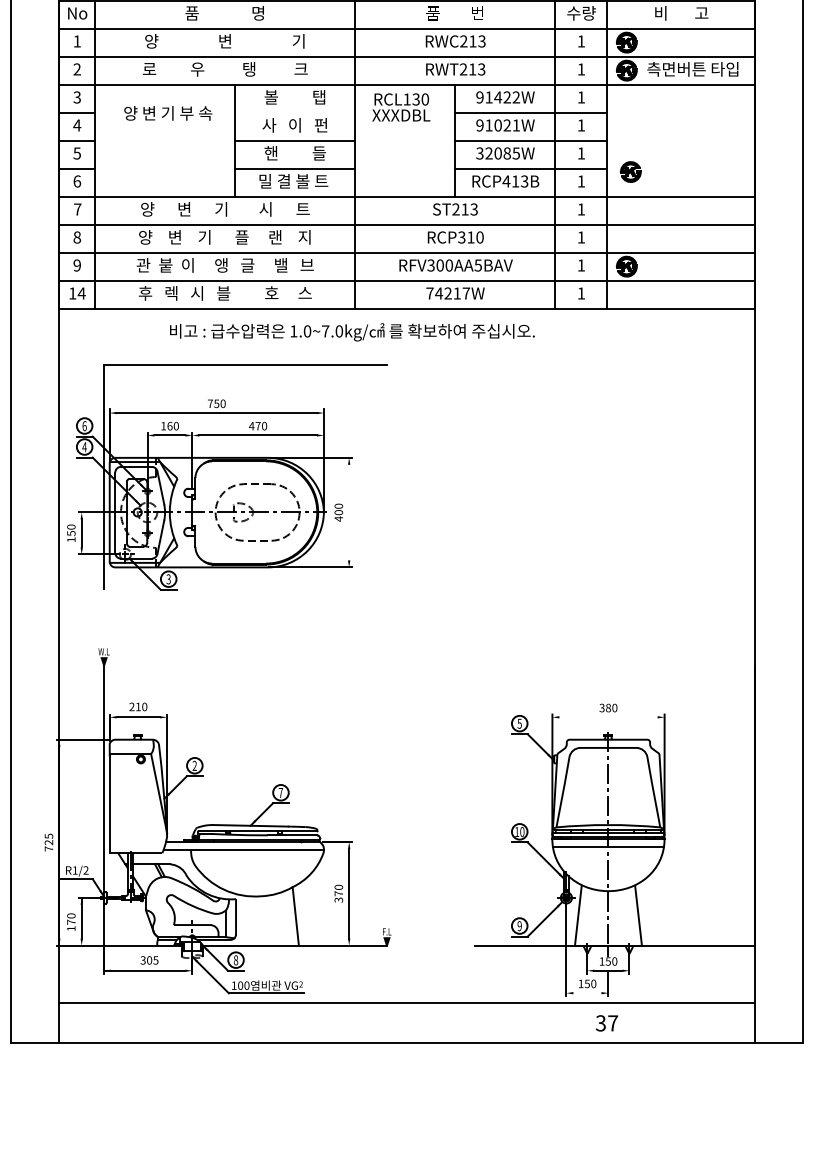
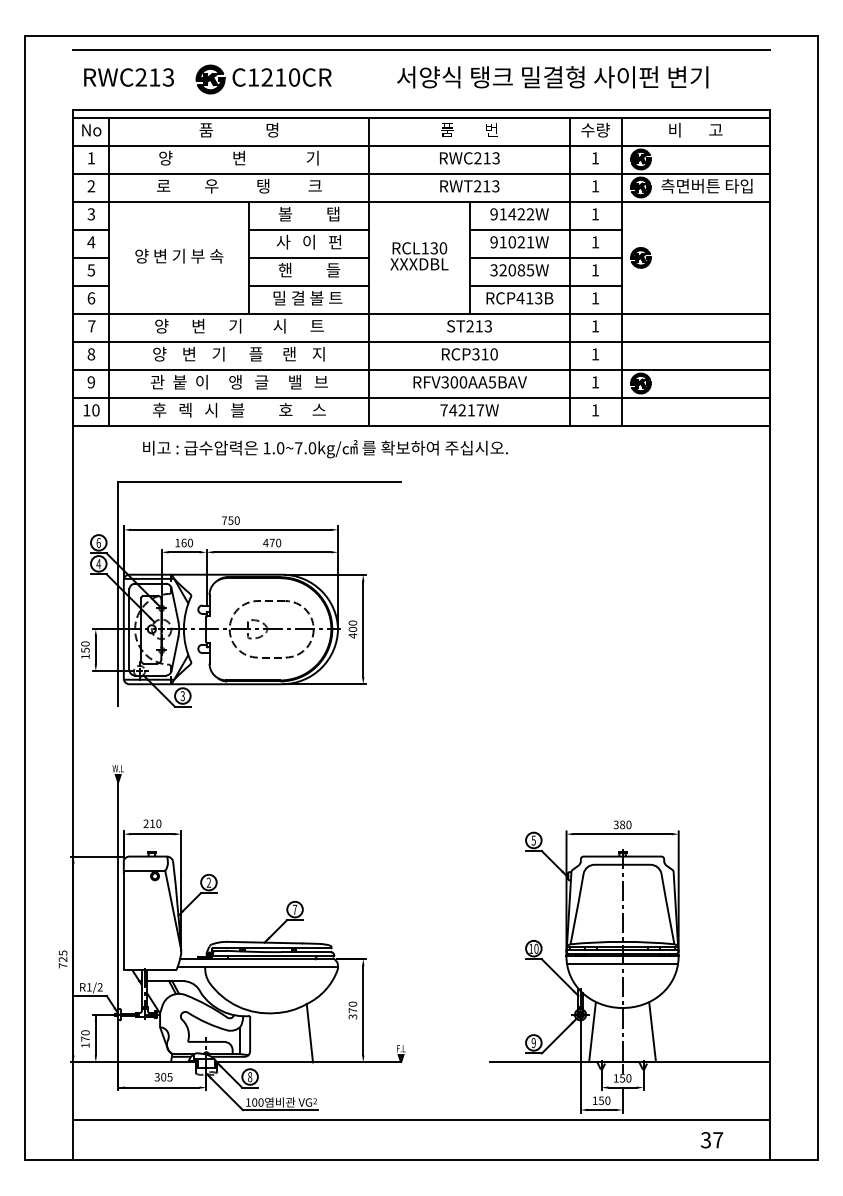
text: (401, 107) -> (419, 256), moved
text: (168, 112) -> (179, 255), moved
line: (295, 112) -> (309, 229), added
part: (630, 171) -> (640, 257), moved
text: (81, 293) -> (95, 410), 14 -> 10
text: (352, 332) -> (325, 449), moved
line: (349, 512) -> (363, 629), added
line: (608, 717) -> (622, 834), added
line: (587, 993) -> (601, 1110), added
text: (607, 1023) -> (712, 1140), moved

